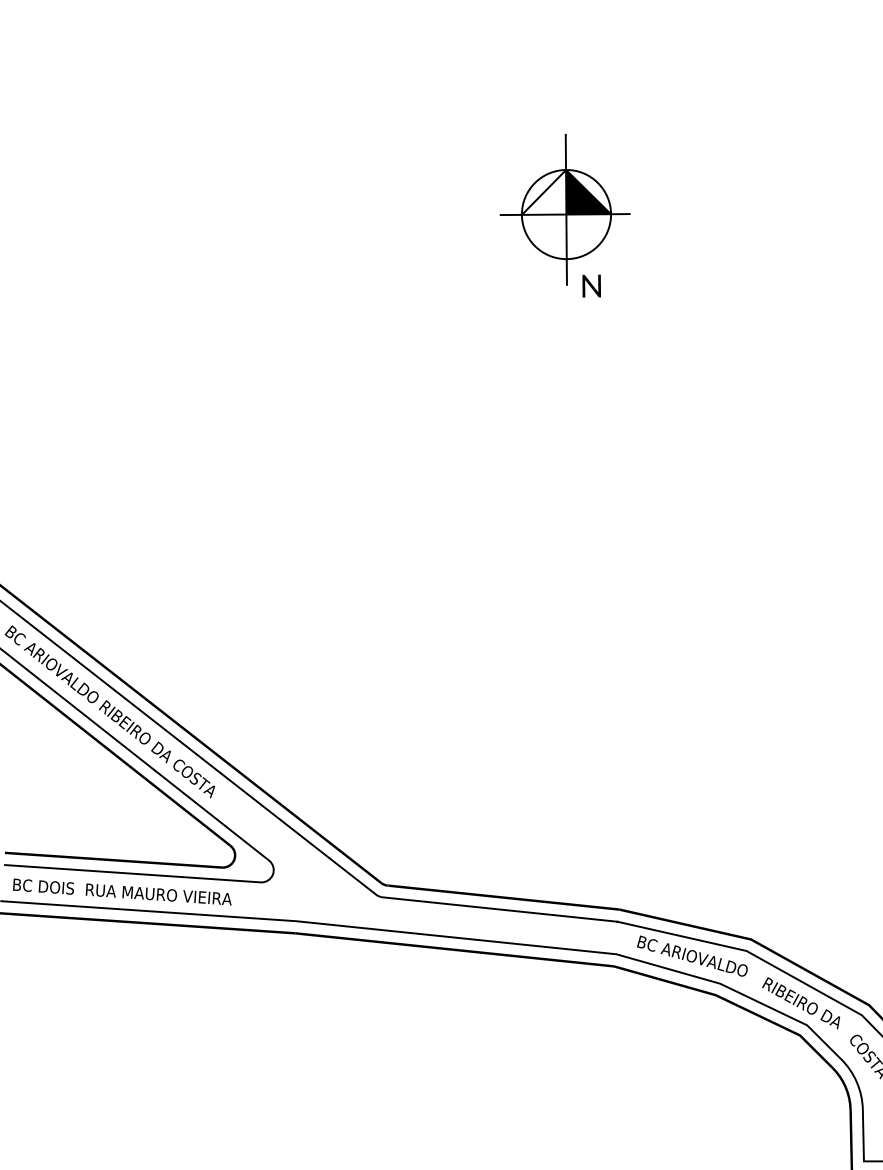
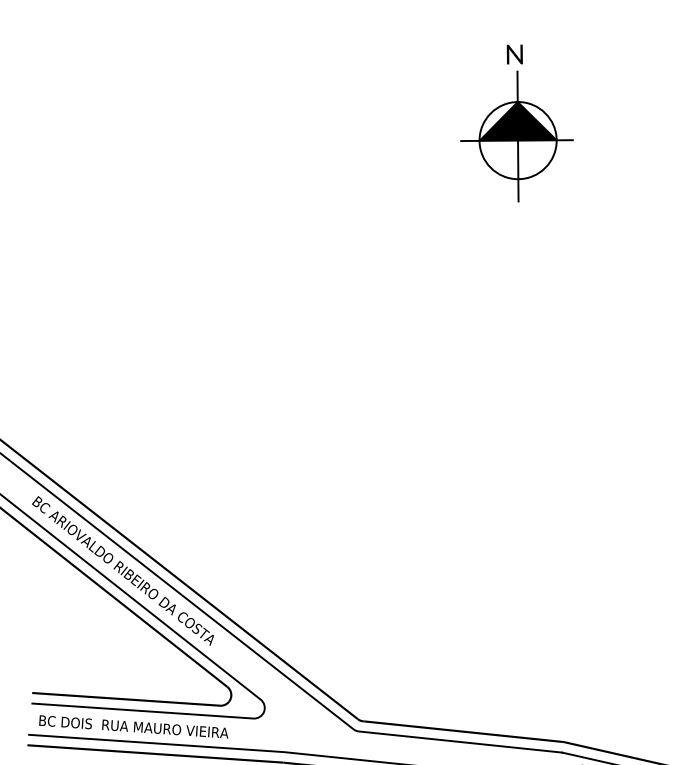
fill: (543, 191) -> (498, 120), added
text: (591, 285) -> (514, 54), moved

